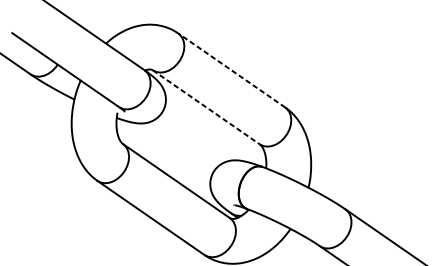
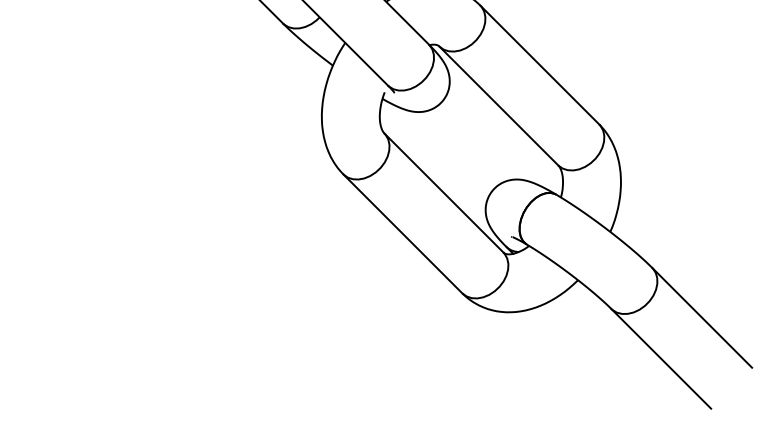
line: (231, 70) -> (539, 64), dashed -> solid
line: (206, 107) -> (499, 106), dashed -> solid

